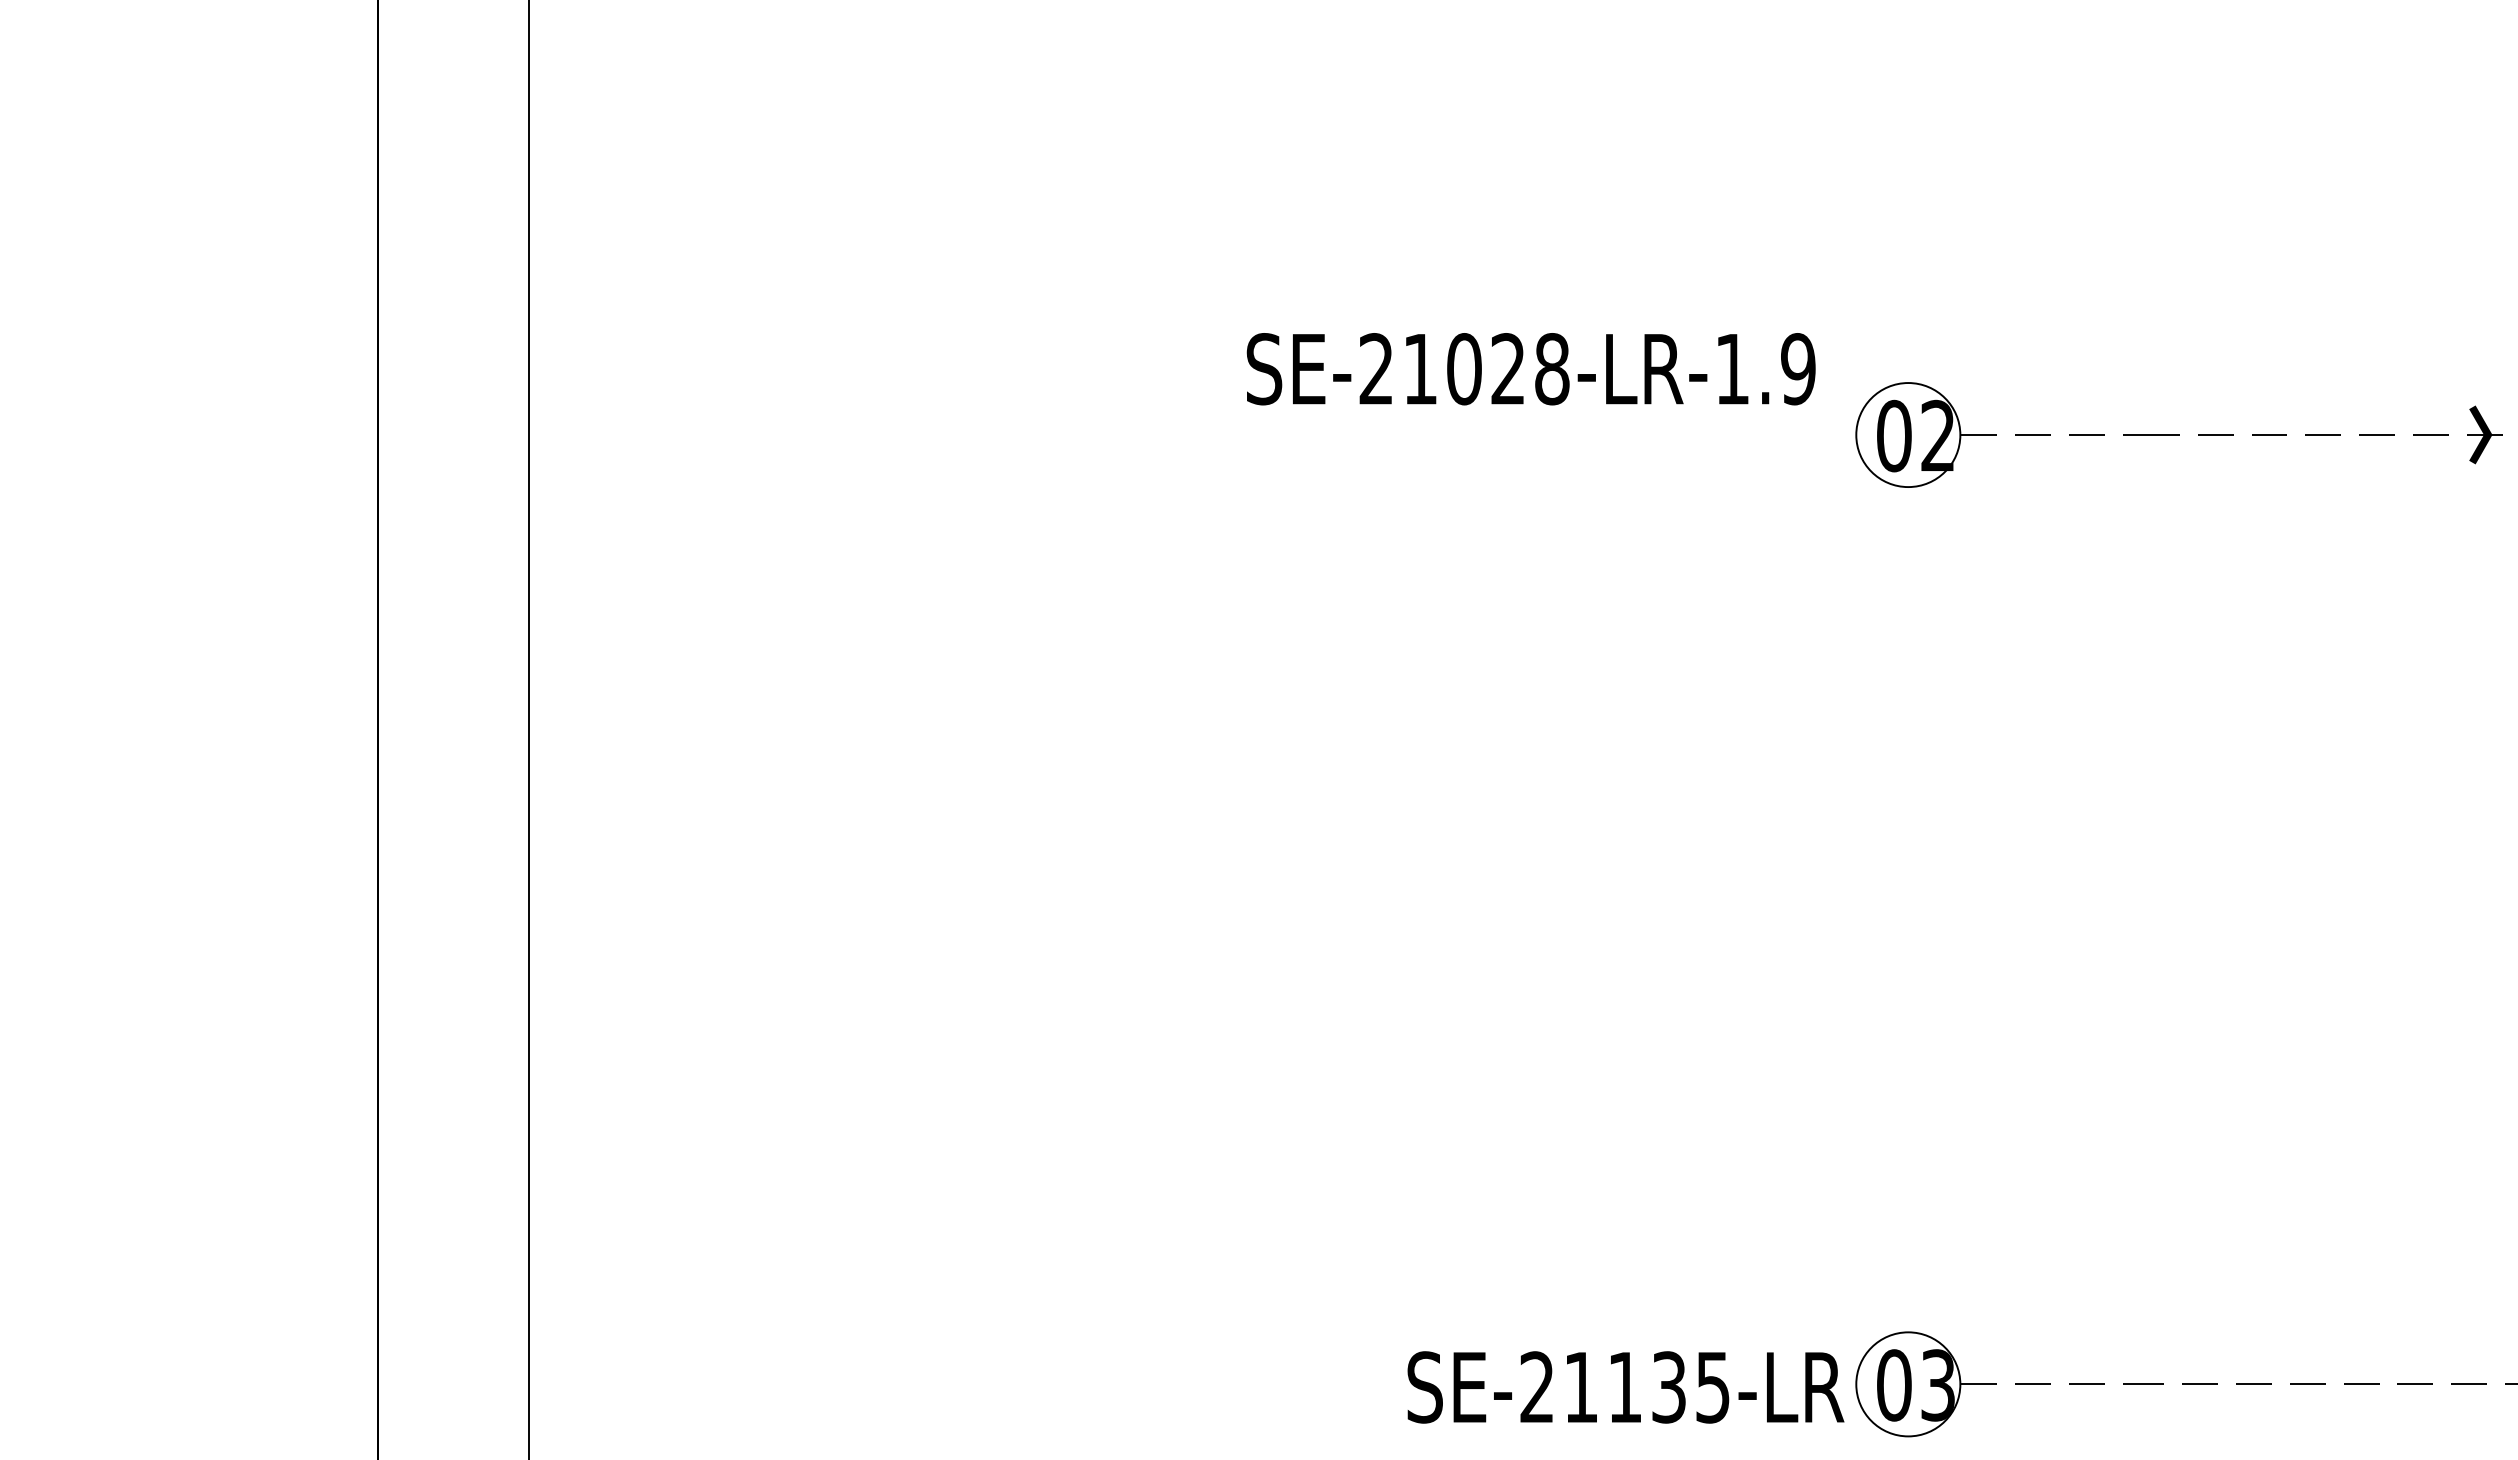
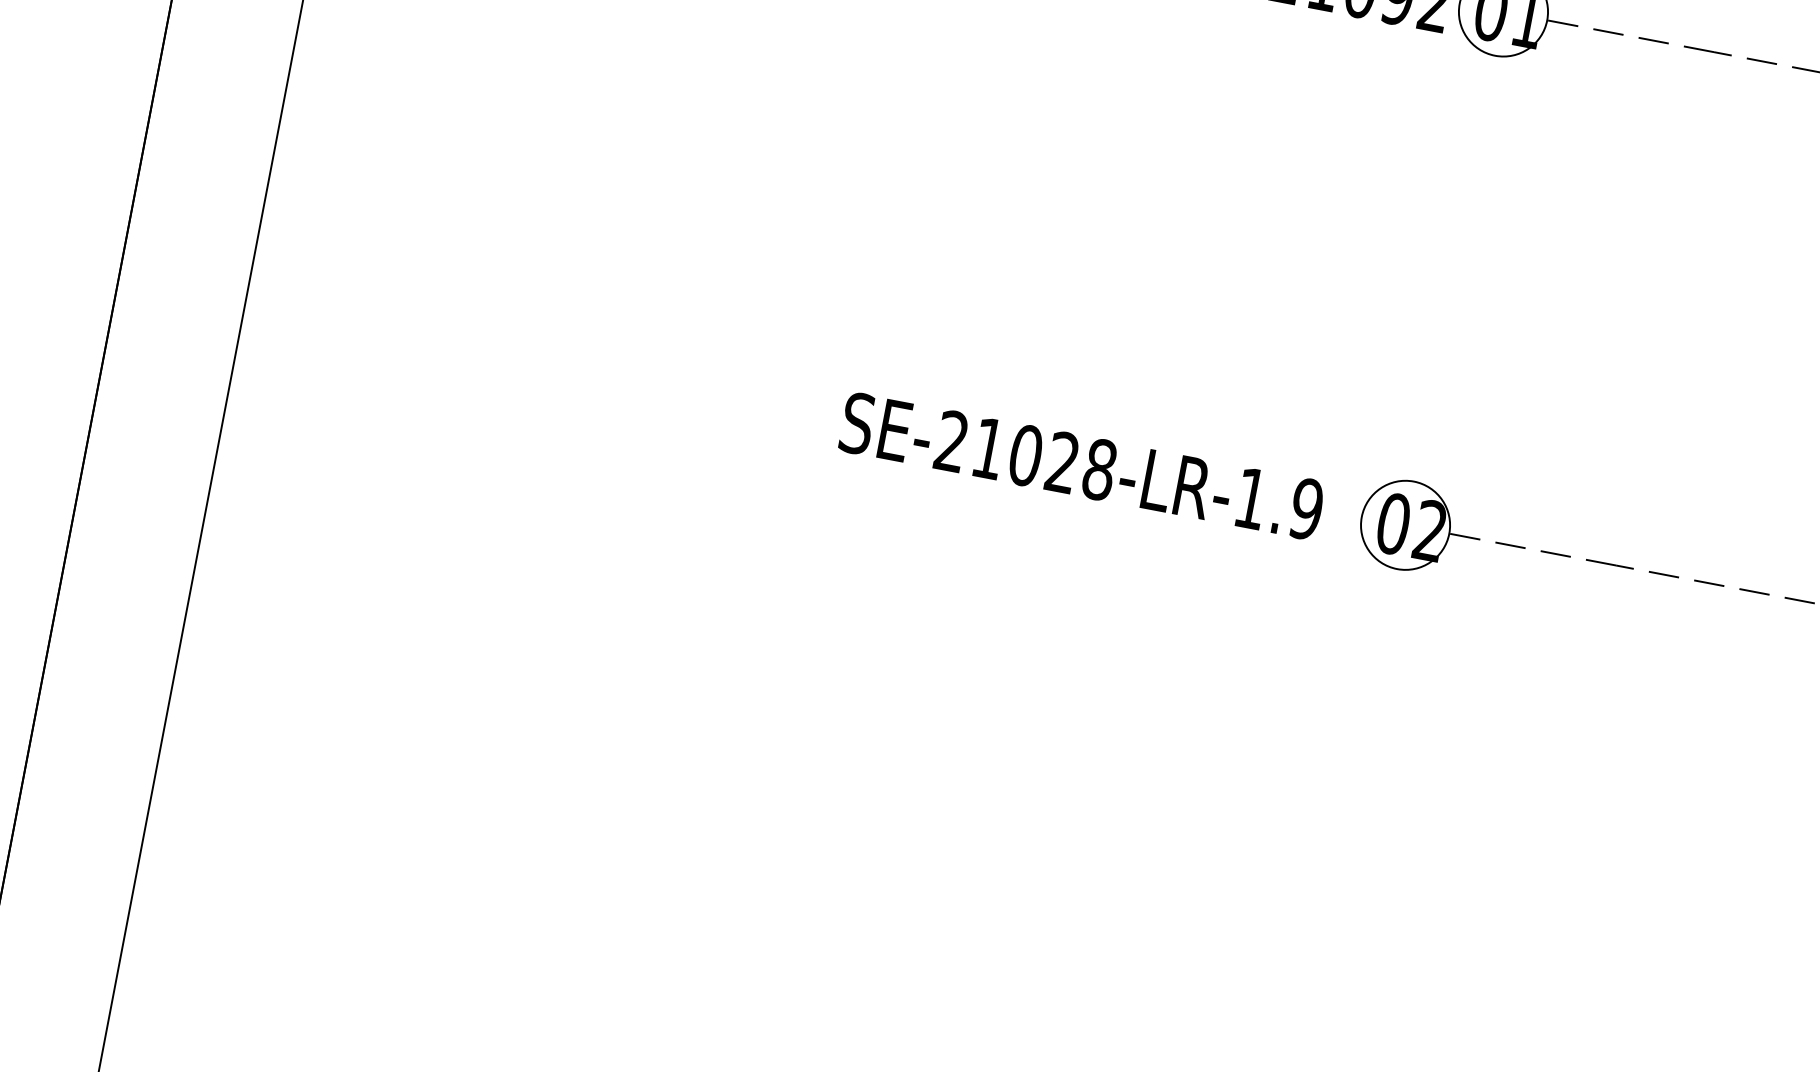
text: (1530, 369) -> (1081, 466), moved

